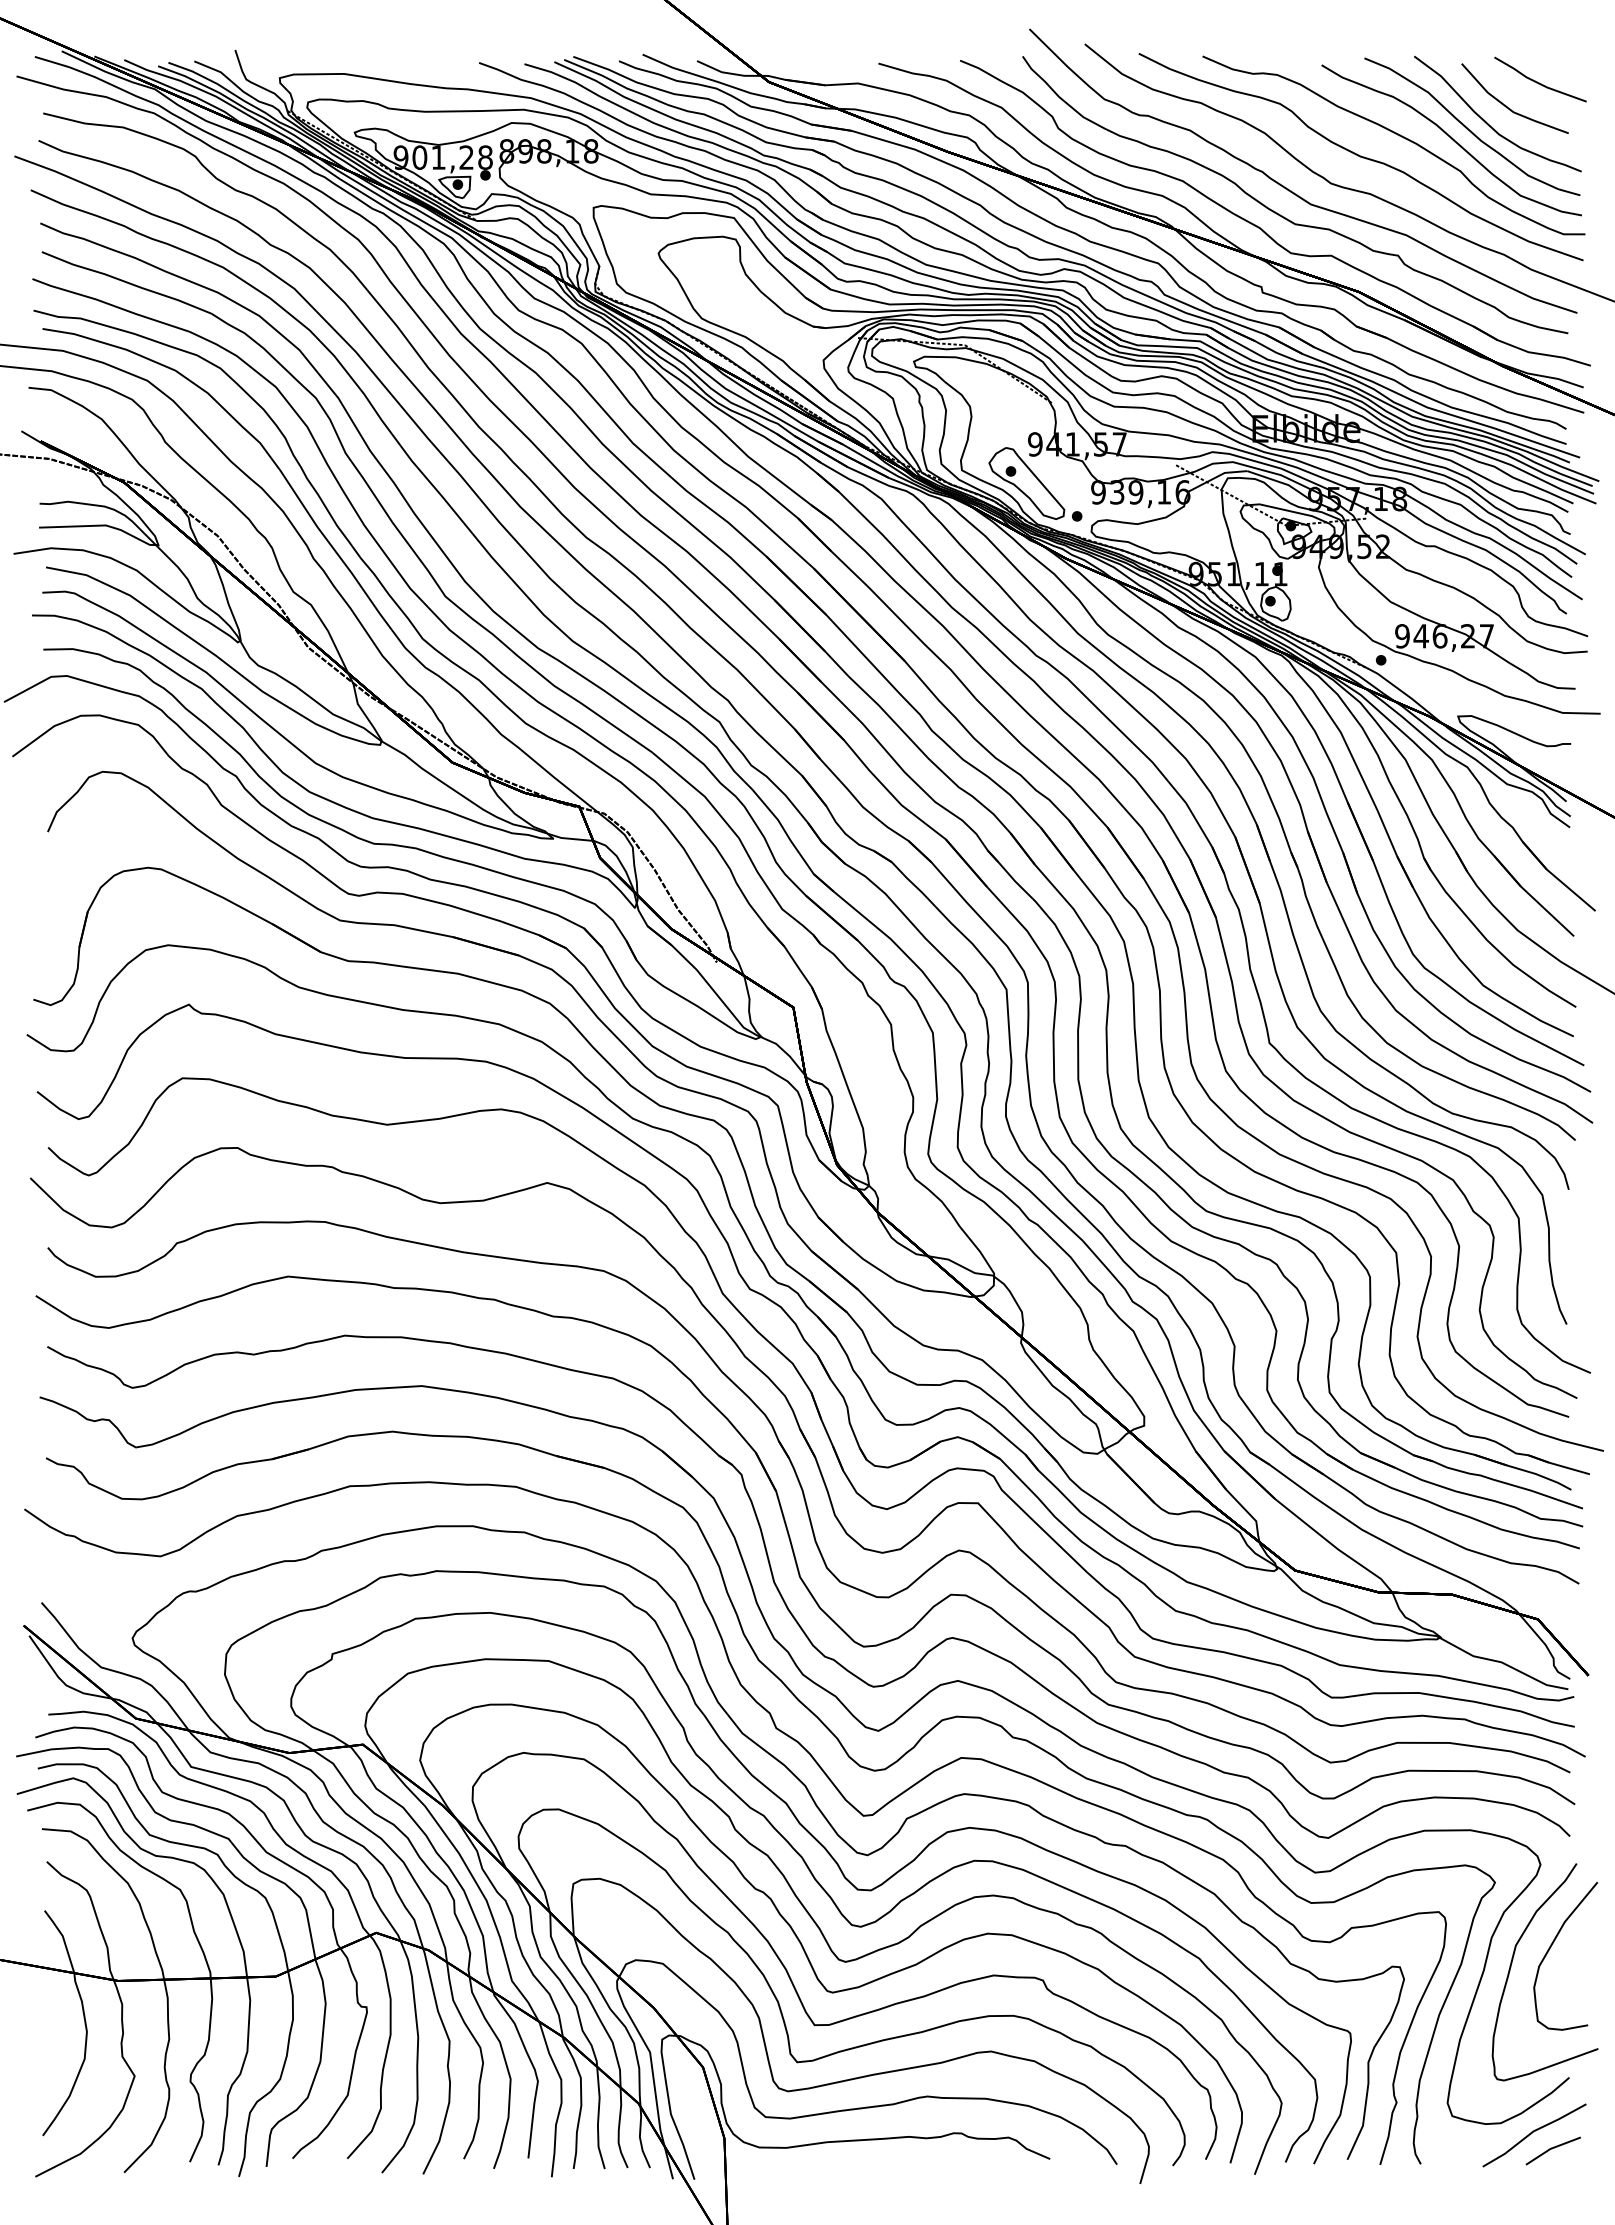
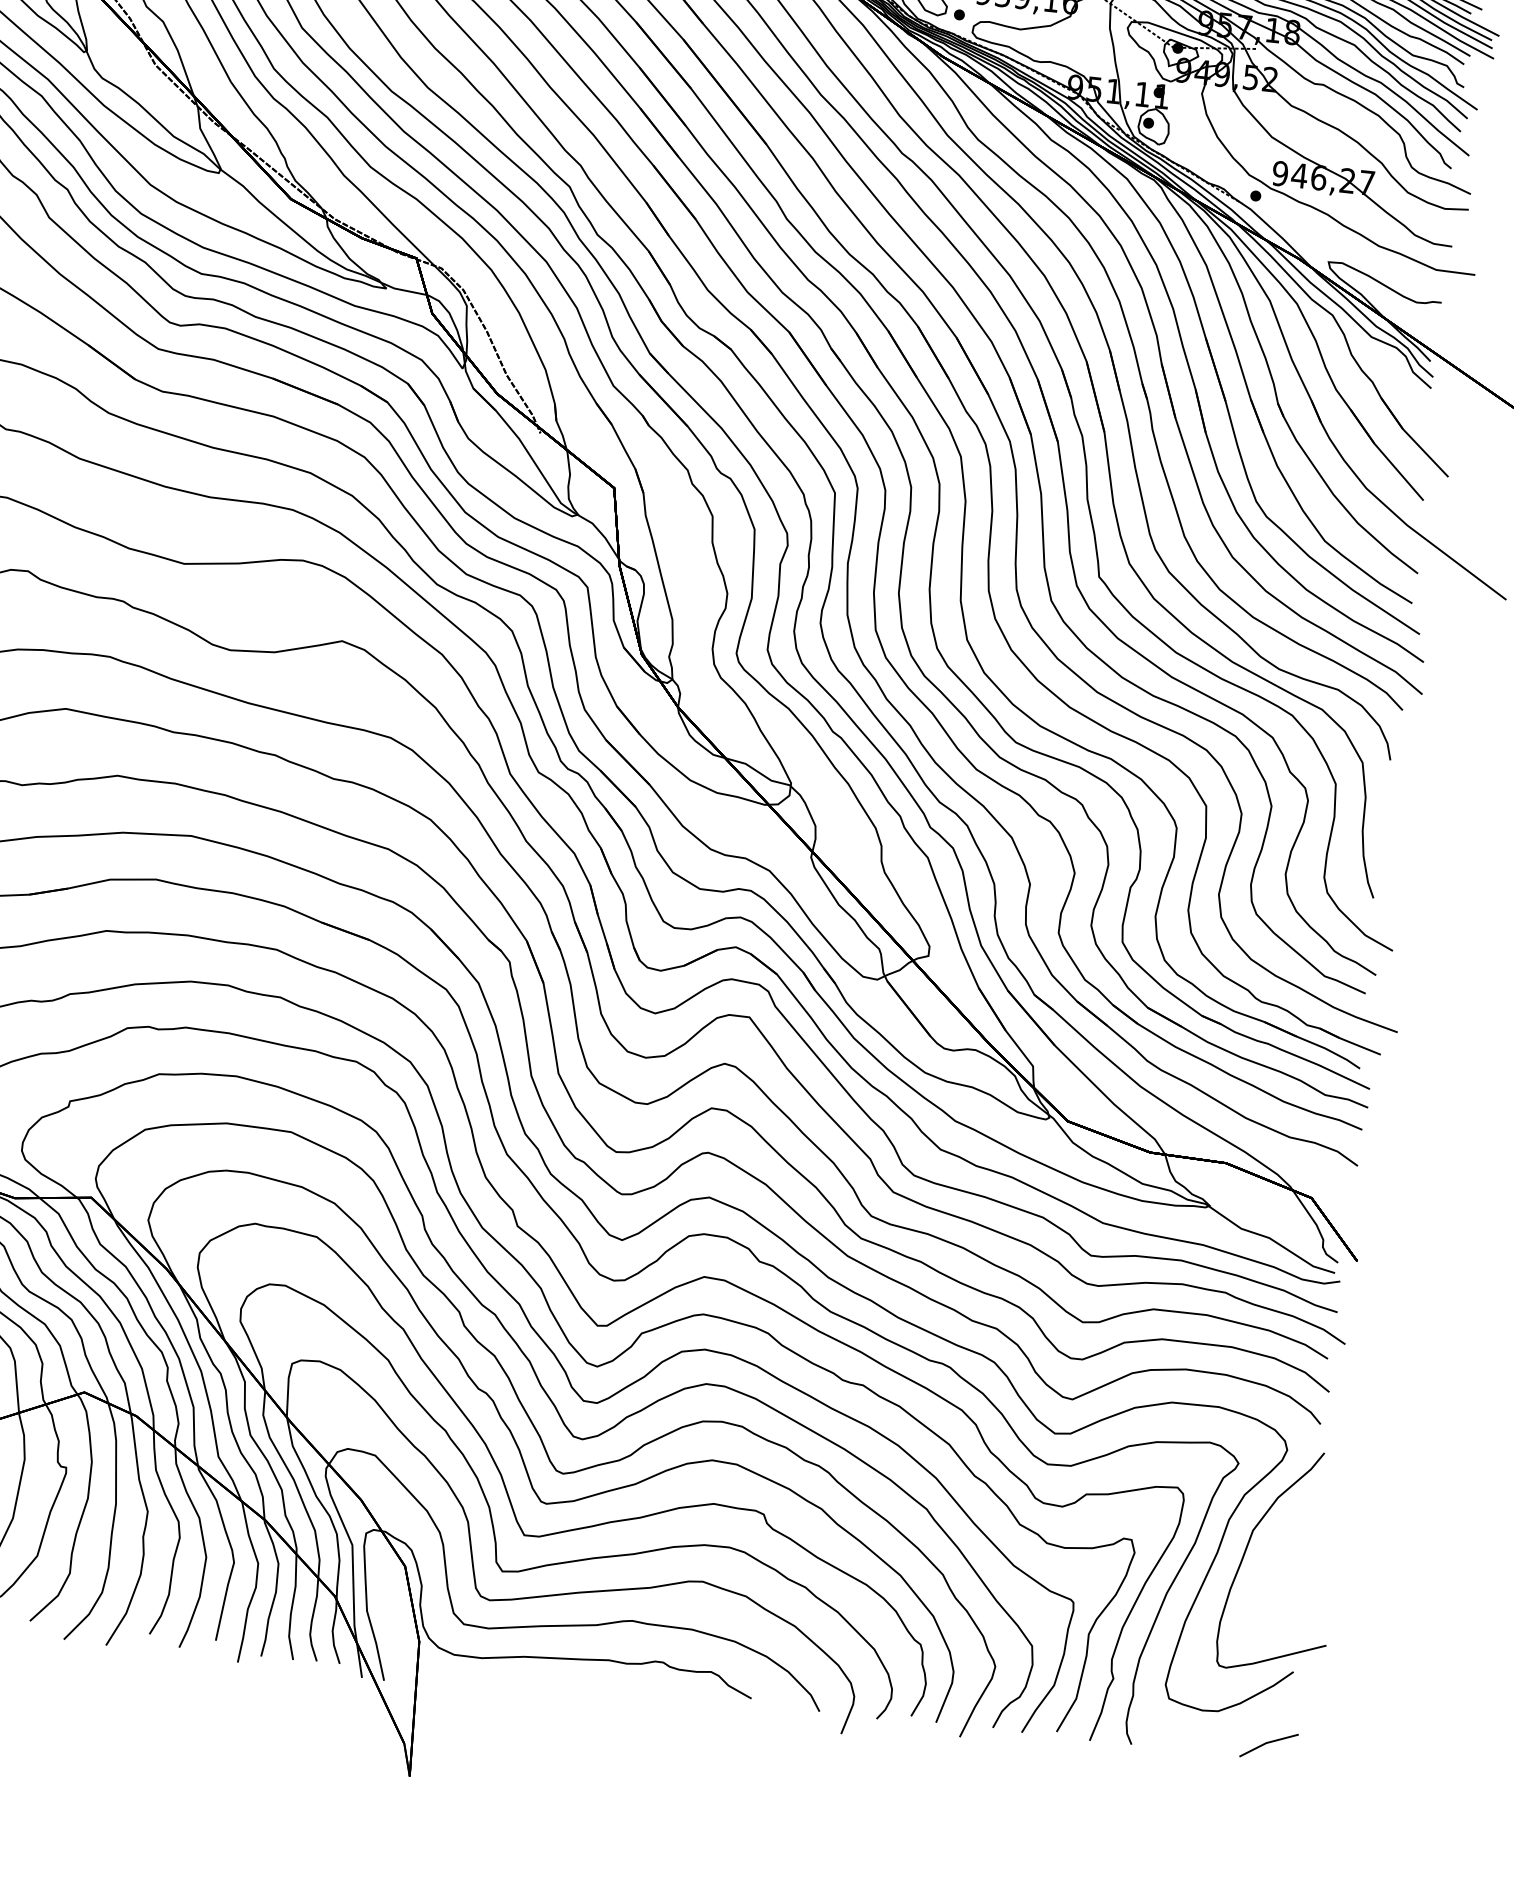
curve: (1551, 1947) -> (1289, 1536), removed
line: (1532, 2133) -> (1249, 1725), removed

